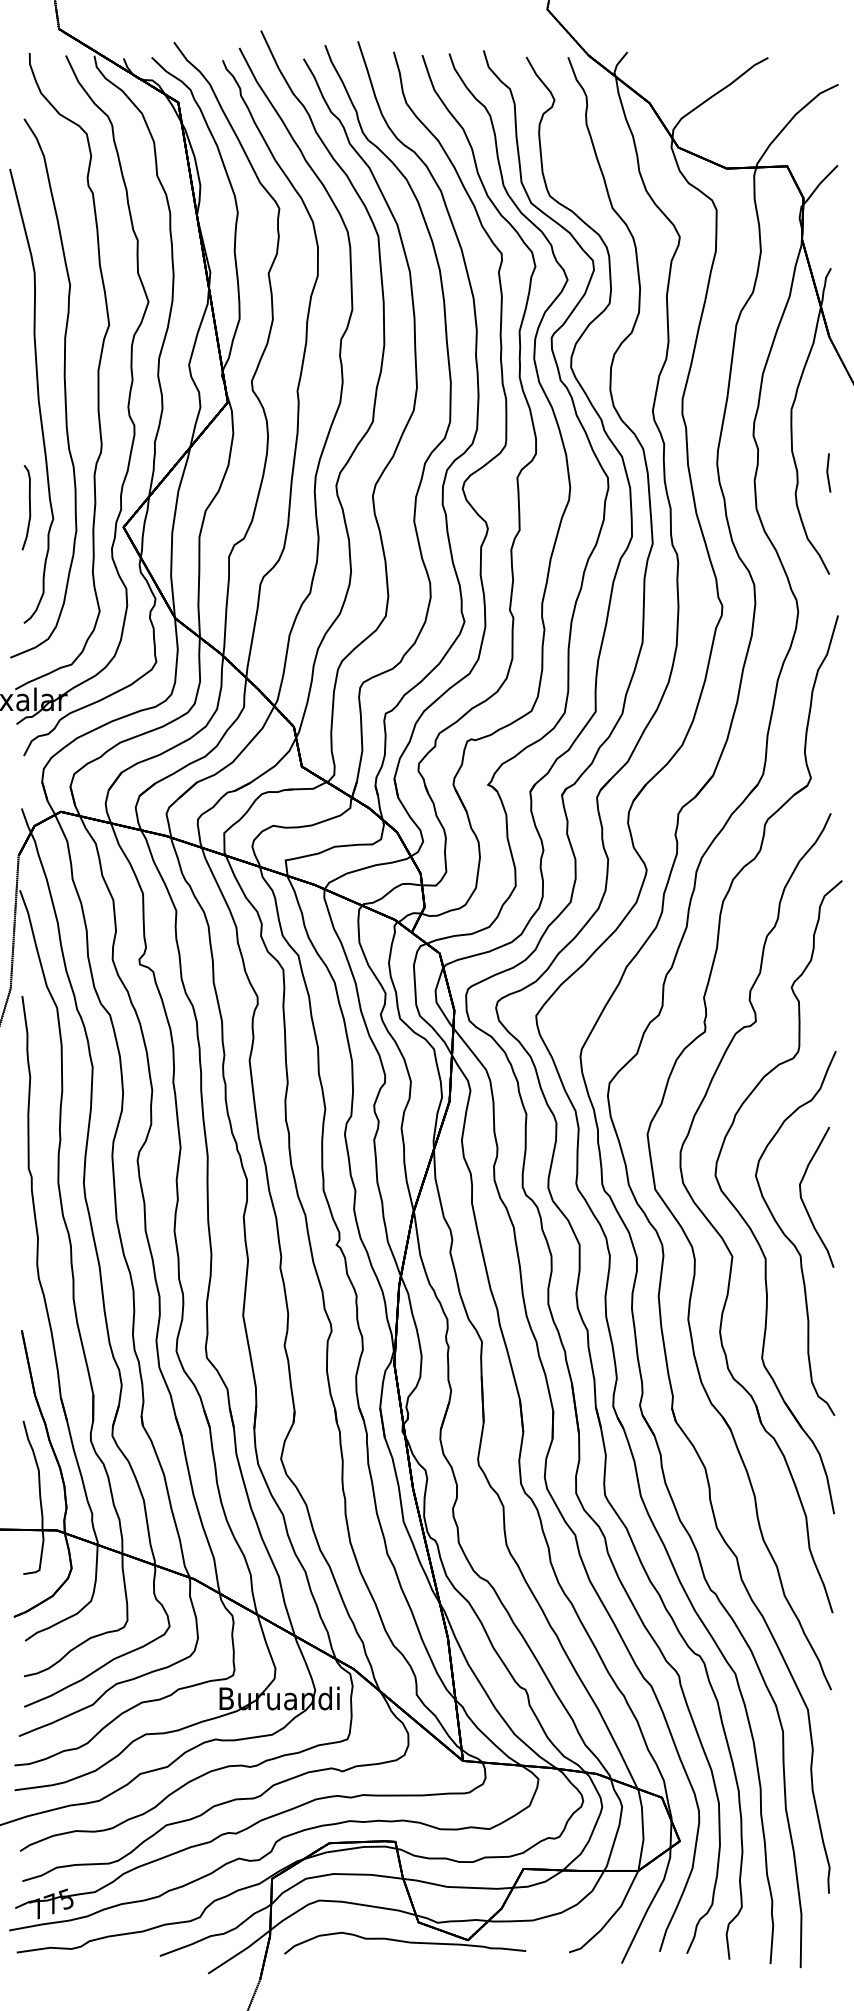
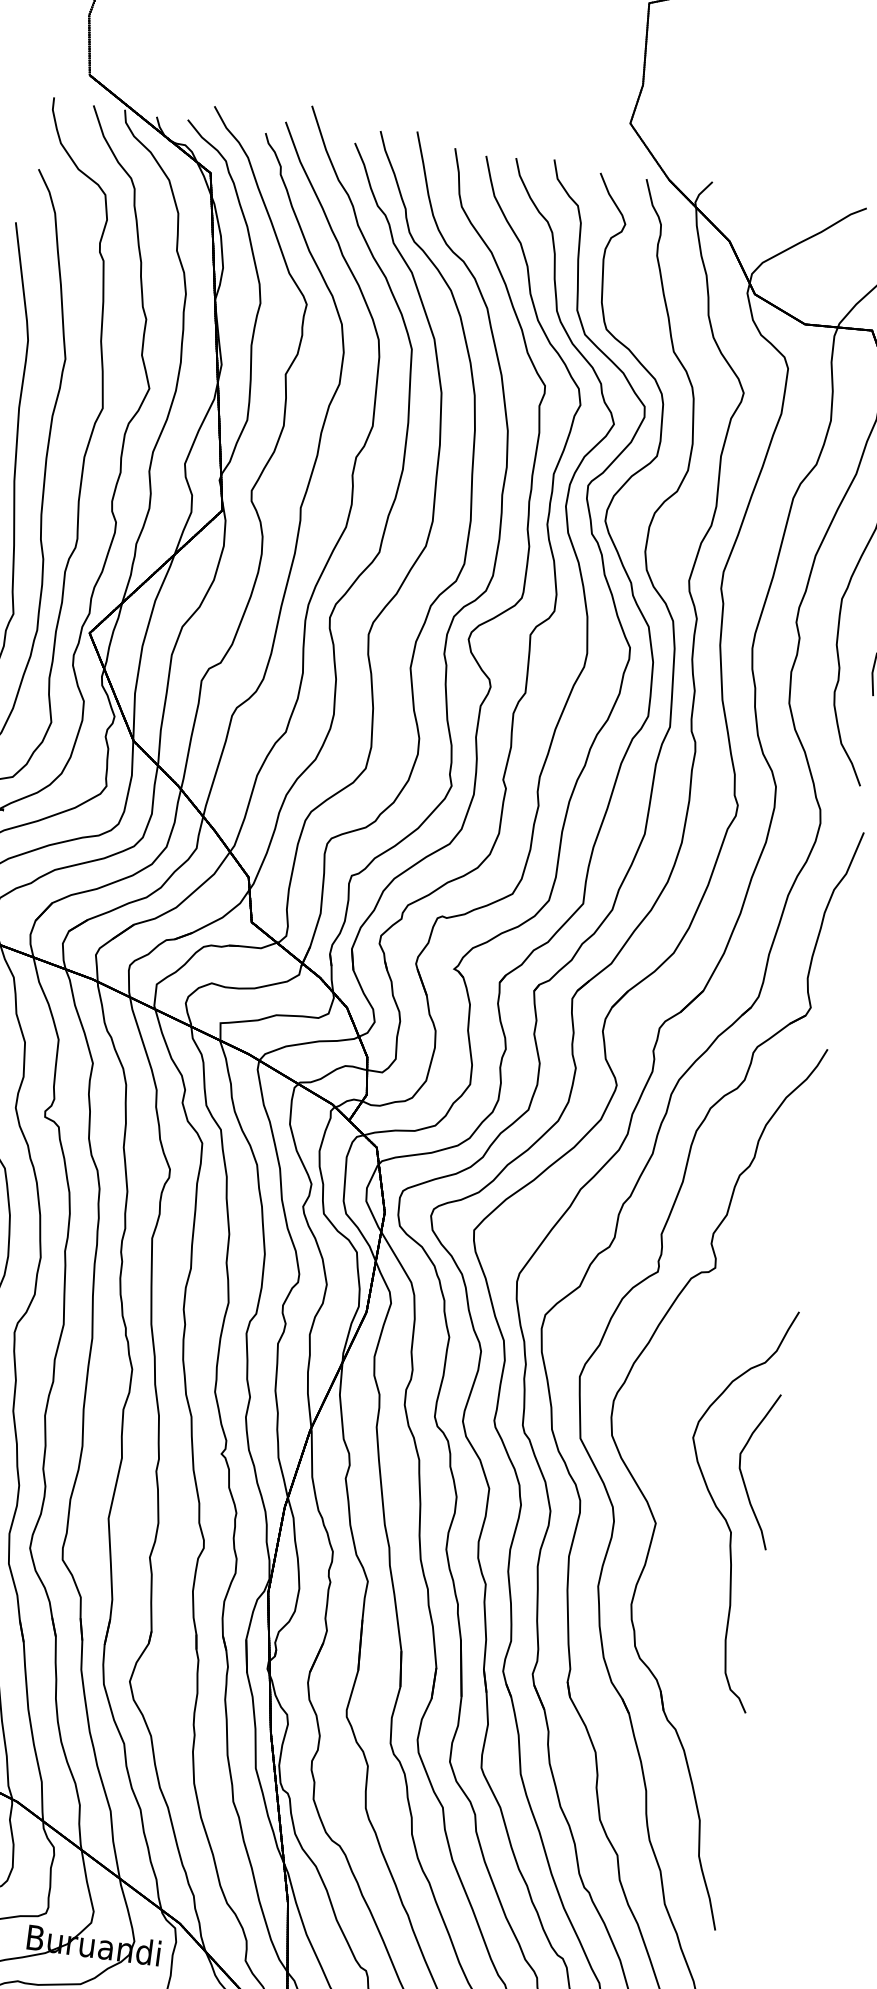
part: (747, 1222) -> (677, 1488), removed

